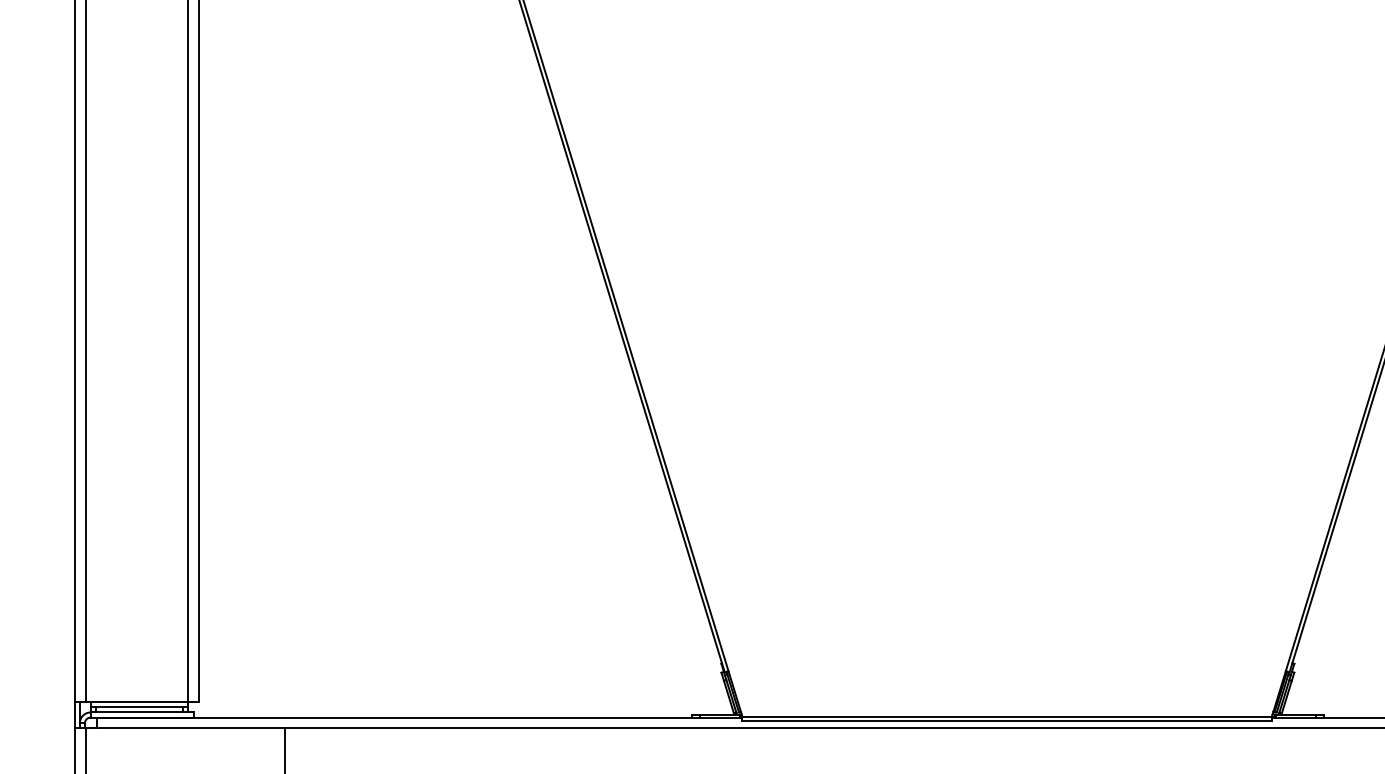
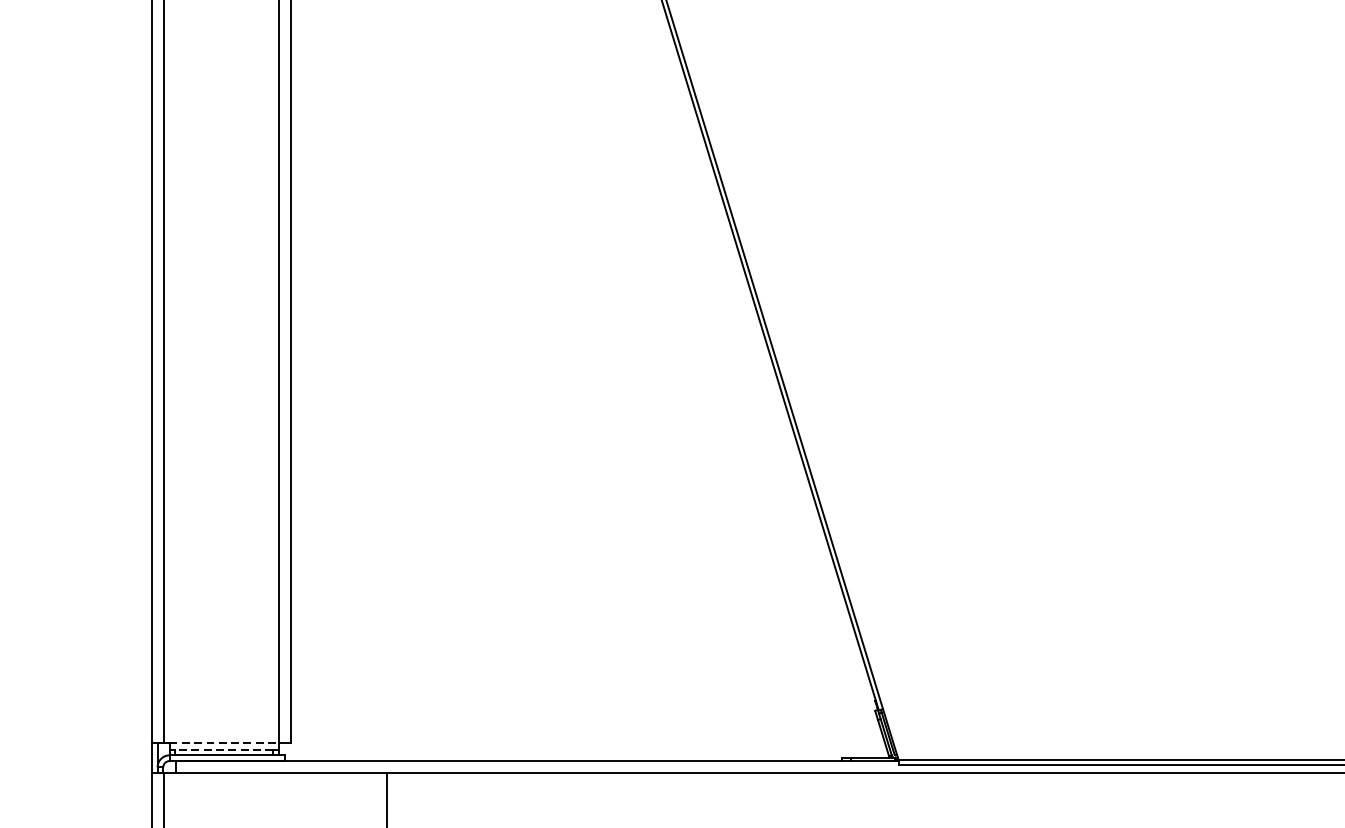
line: (139, 701) -> (224, 743), solid -> dashed
line: (139, 707) -> (224, 749), solid -> dashed

